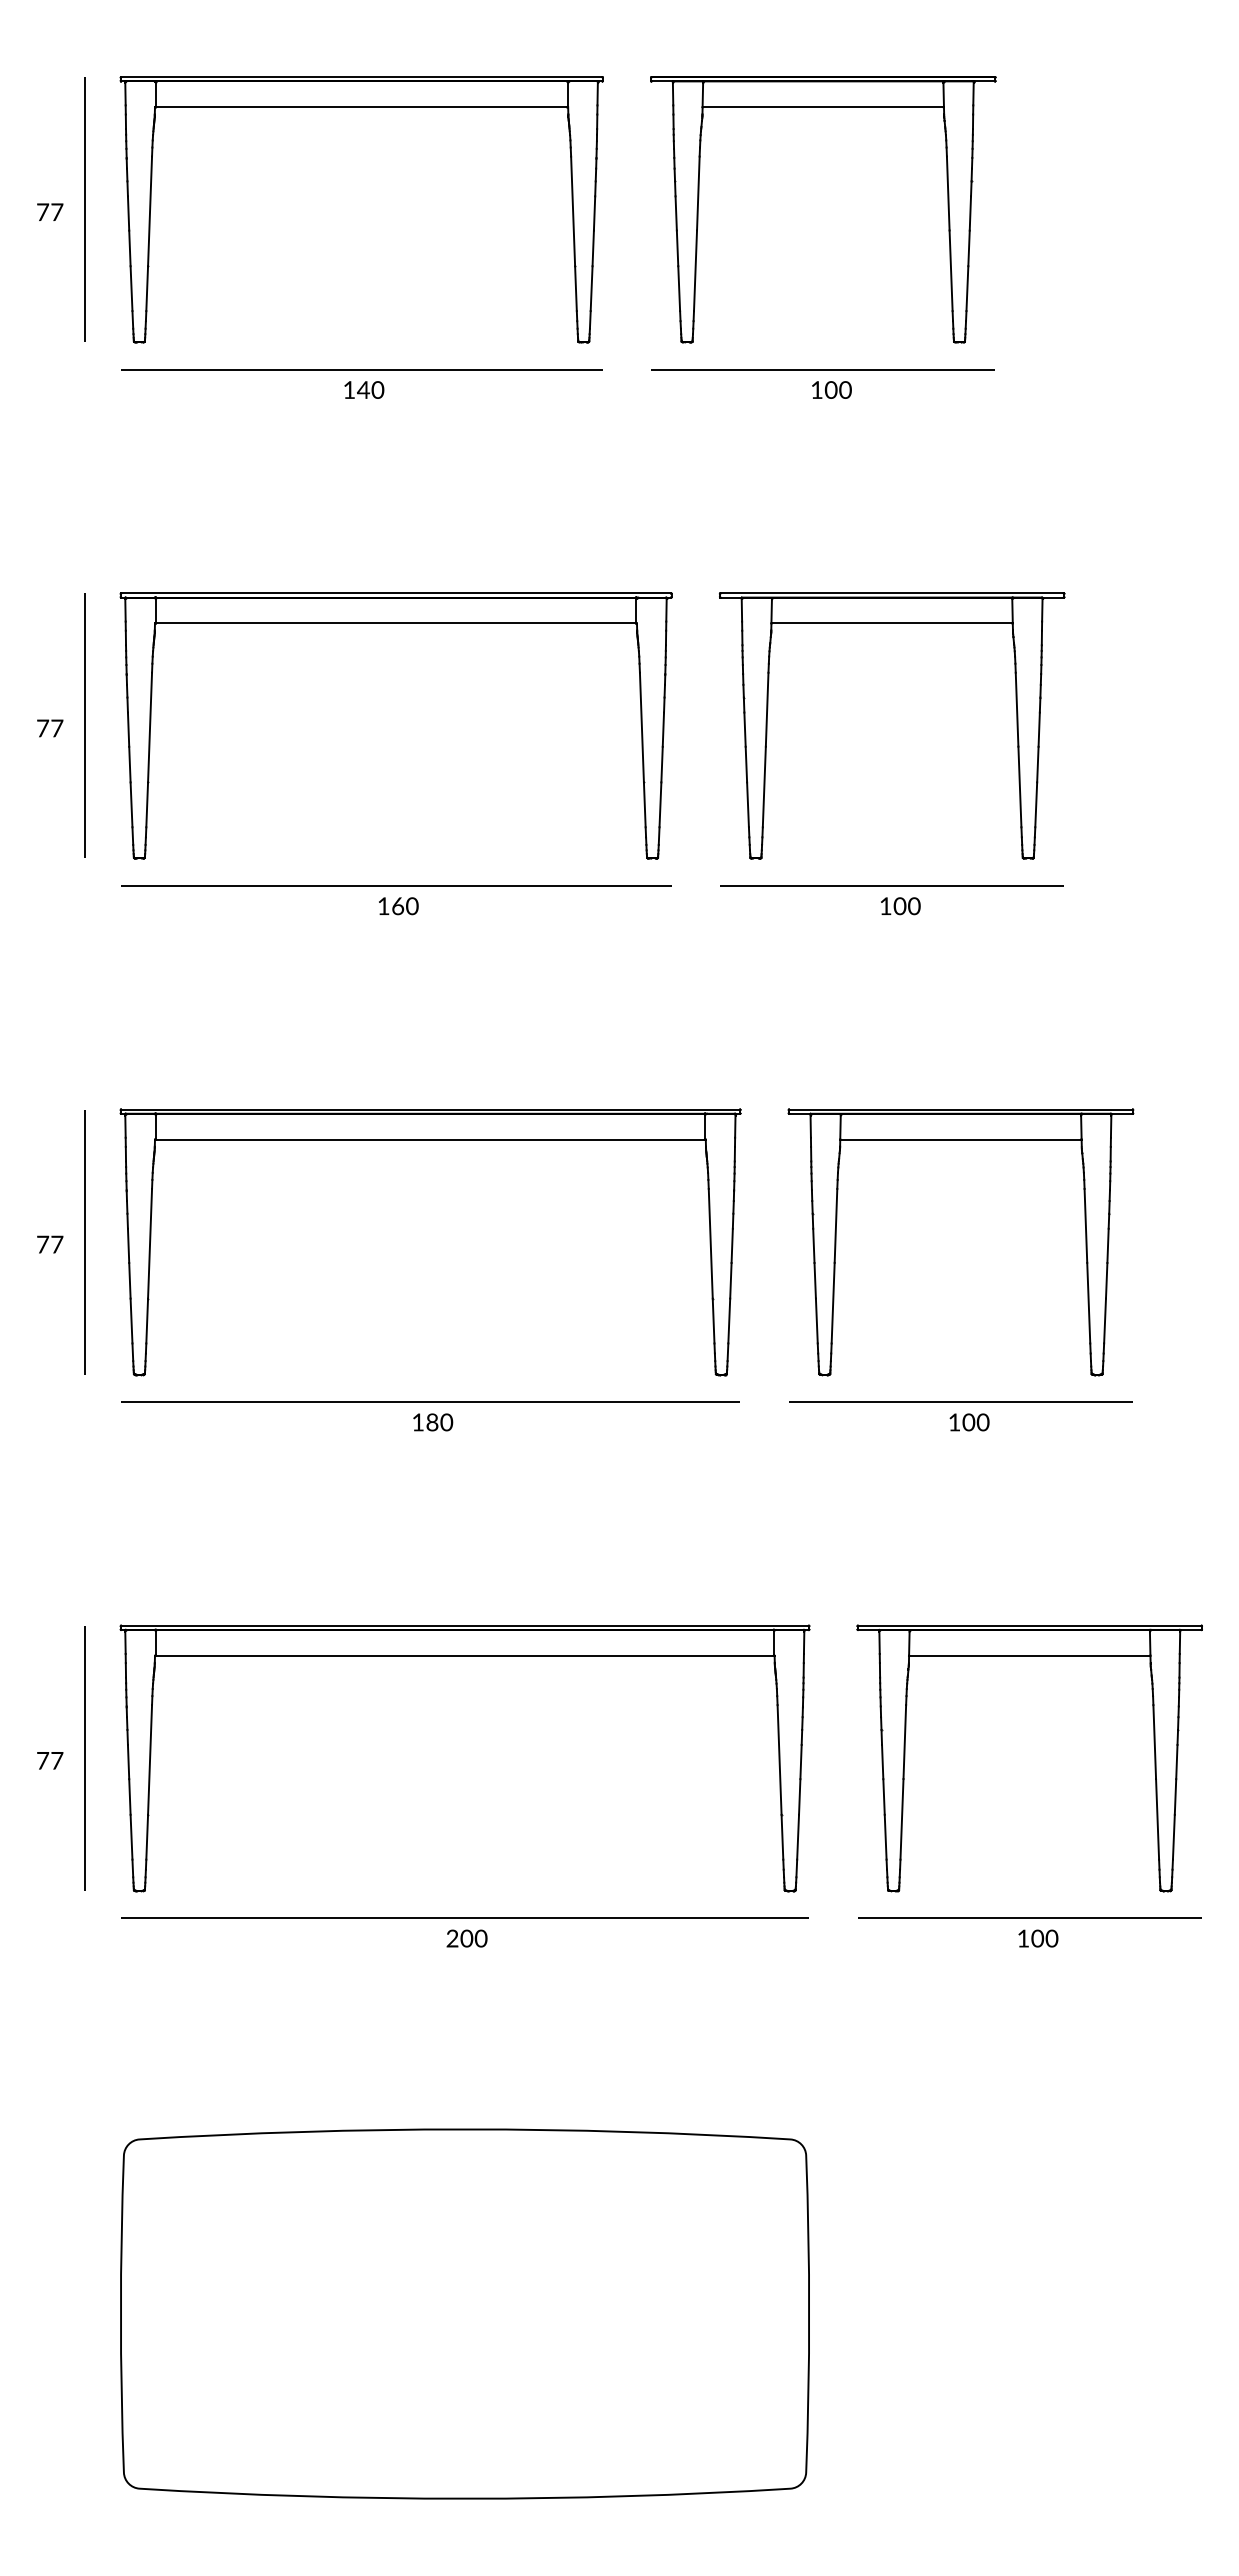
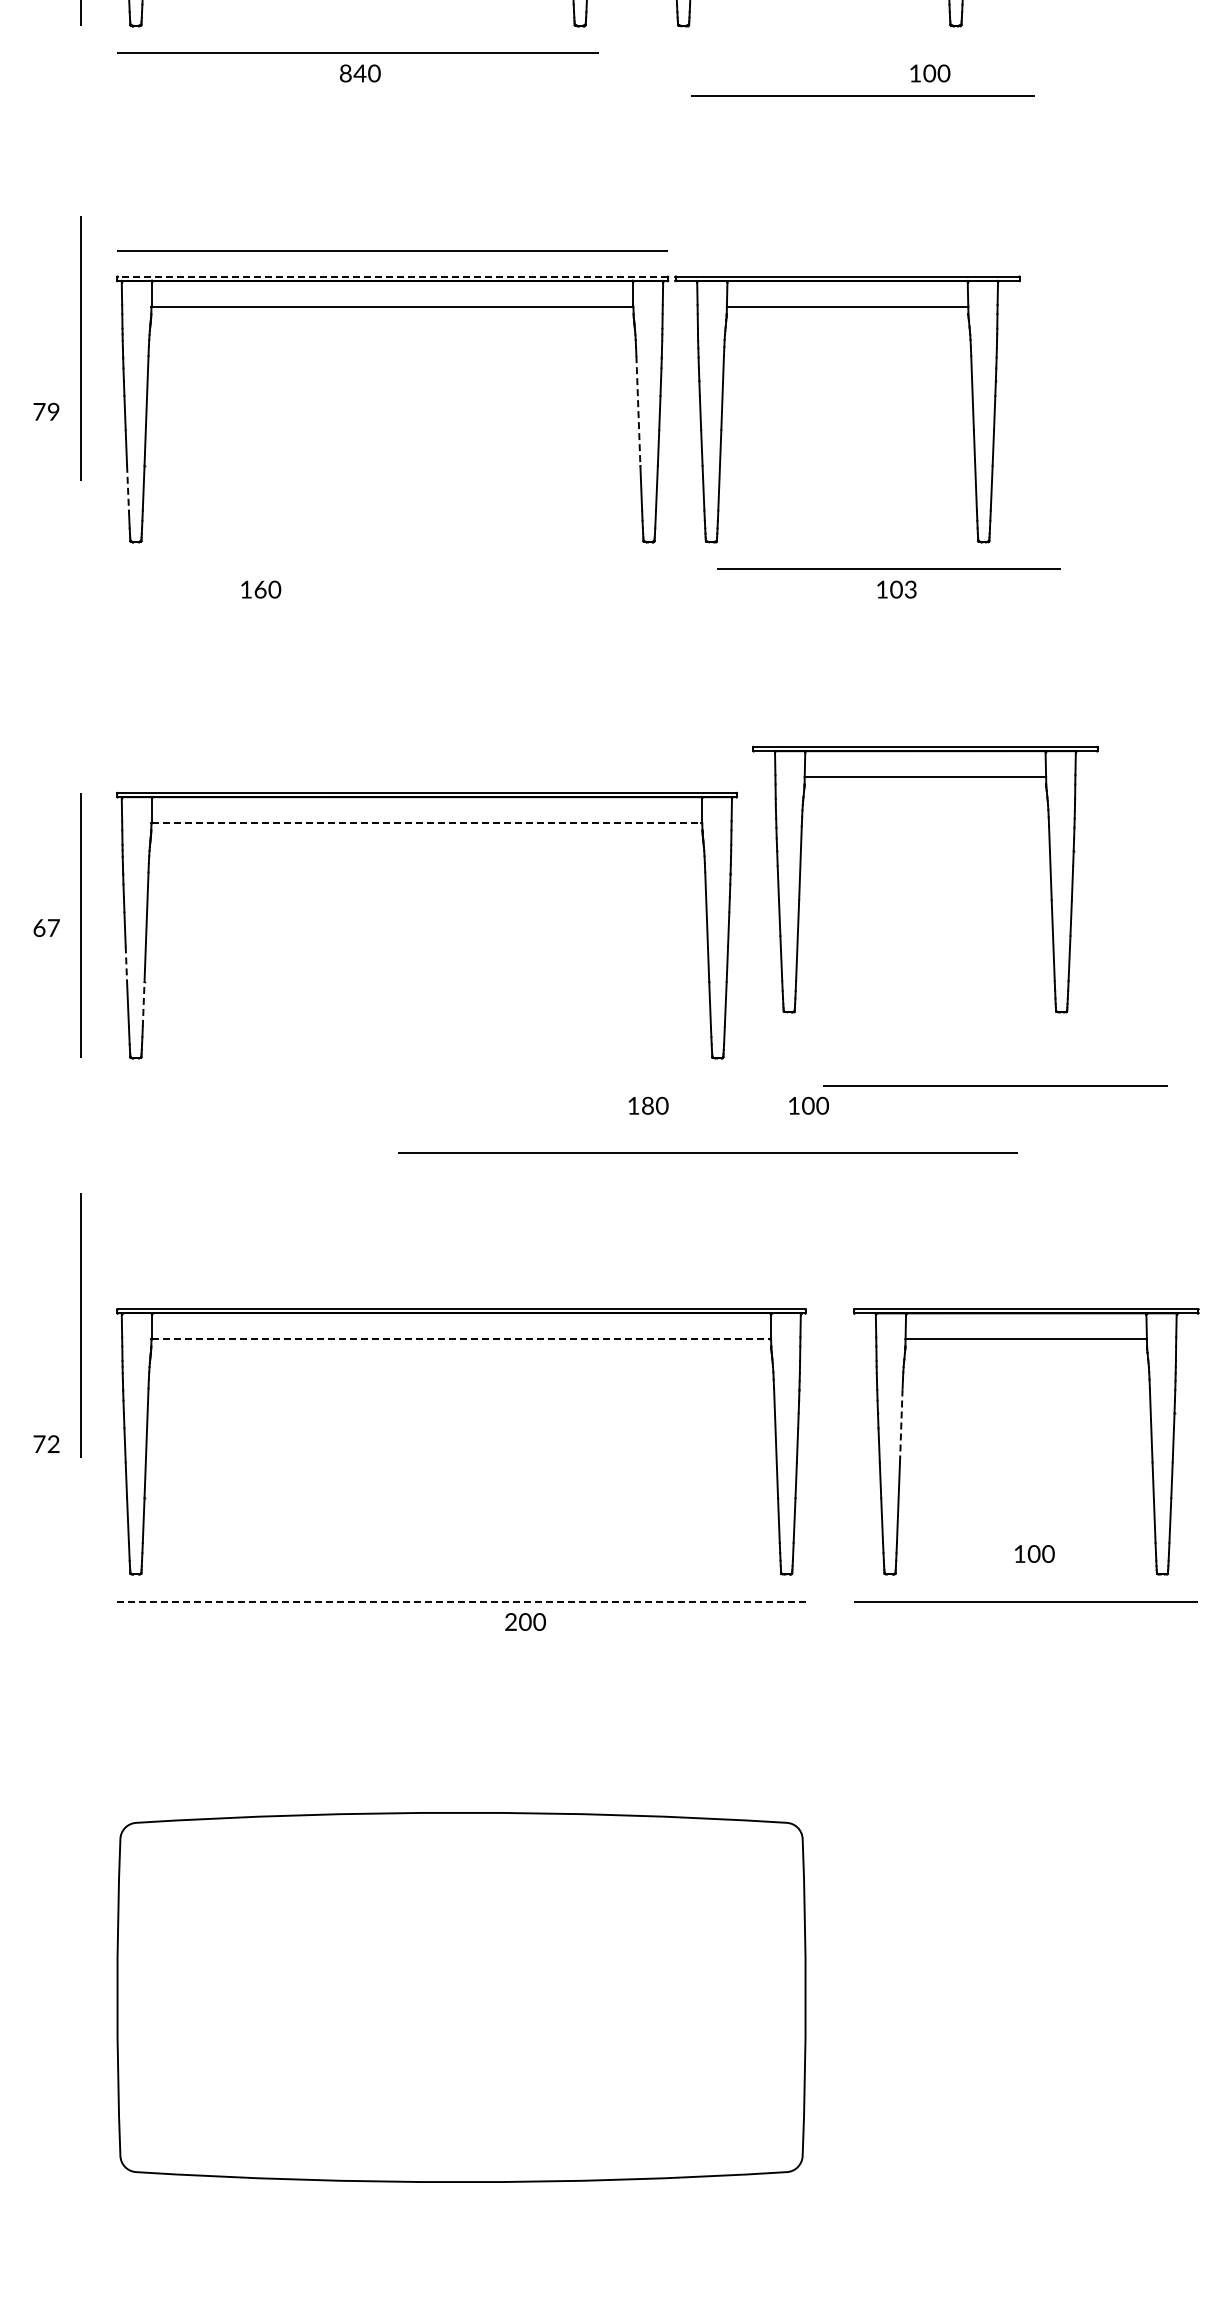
line: (822, 369) -> (861, 95), moved
text: (349, 389) -> (345, 72), 140 -> 840
text: (831, 389) -> (929, 72), moved
line: (396, 593) -> (392, 276), solid -> dashed
part: (892, 623) -> (847, 306), moved
line: (84, 725) -> (80, 347), moved
line: (641, 727) -> (637, 410), solid -> dashed
text: (57, 728) -> (53, 411), 77 -> 79
line: (131, 805) -> (127, 488), solid -> dashed
line: (396, 885) -> (392, 250), moved
text: (914, 905) -> (910, 588), 100 -> 103
text: (398, 906) -> (260, 589), moved
line: (430, 1139) -> (426, 822), solid -> dashed
part: (960, 1140) -> (924, 777), moved
text: (43, 1244) -> (39, 927), 77 -> 67
line: (129, 1280) -> (125, 963), solid -> dashed
line: (147, 1320) -> (143, 1003), solid -> dashed
line: (430, 1401) -> (707, 1151), moved
line: (960, 1401) -> (994, 1084), moved
text: (433, 1422) -> (648, 1105), moved
text: (969, 1422) -> (808, 1105), moved
line: (465, 1655) -> (461, 1338), solid -> dashed
line: (904, 1742) -> (900, 1425), solid -> dashed
line: (84, 1758) -> (80, 1325), moved
text: (57, 1760) -> (53, 1443), 77 -> 72
line: (465, 1918) -> (461, 1601), solid -> dashed
text: (466, 1938) -> (524, 1621), moved
text: (1038, 1938) -> (1034, 1553), moved

